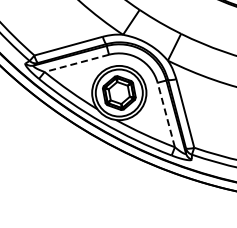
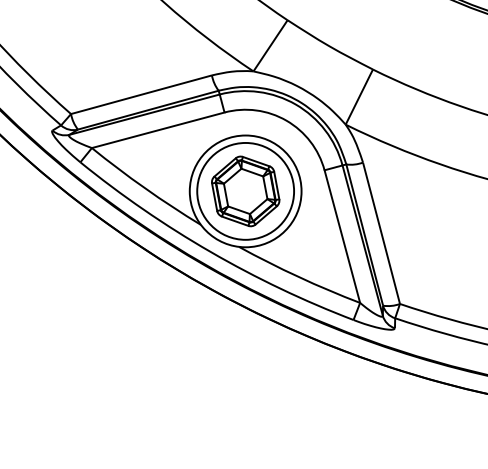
line: (76, 63) -> (157, 130), dashed -> solid
line: (166, 114) -> (342, 235), dashed -> solid

